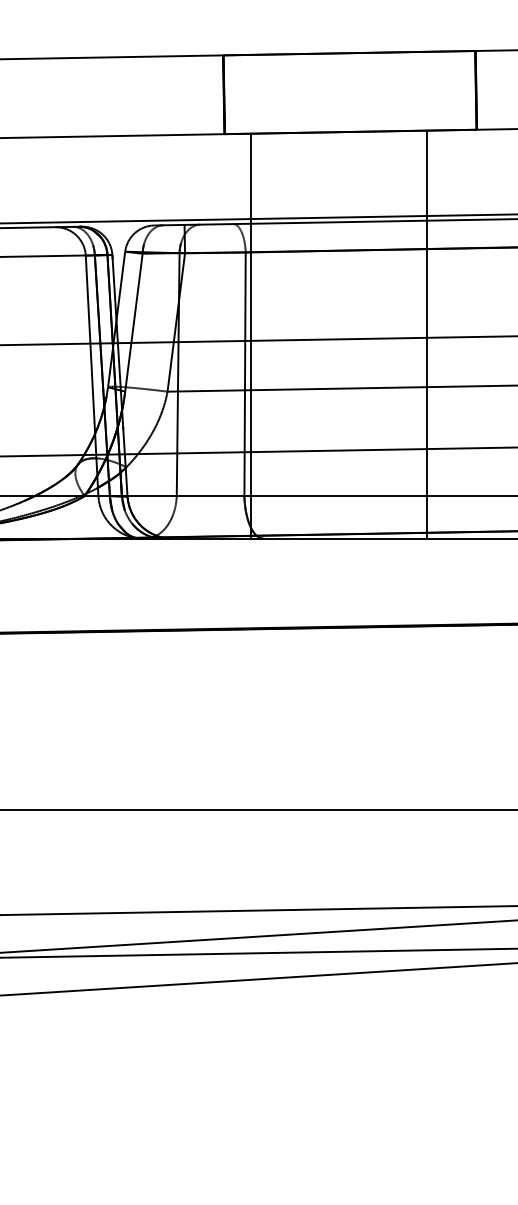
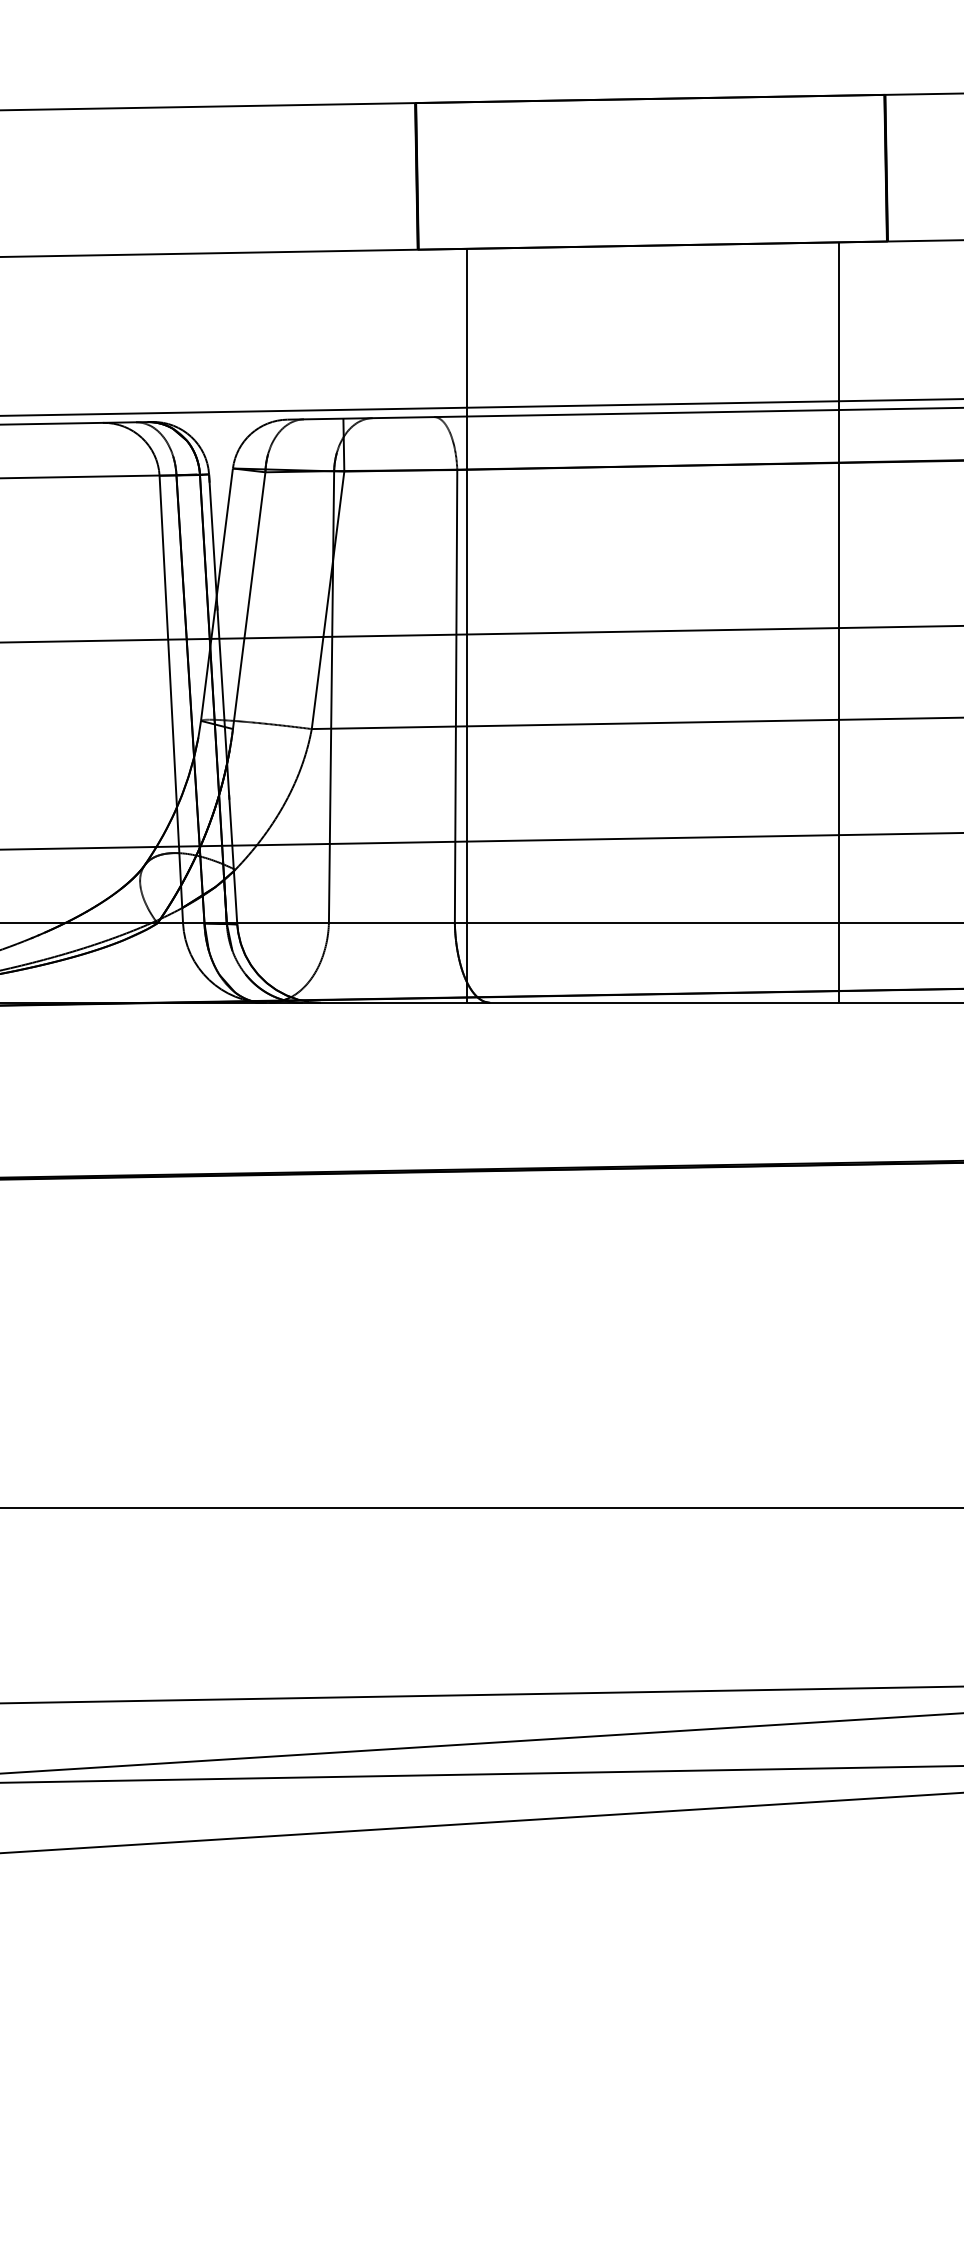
line: (426, 334) -> (838, 622), moved

